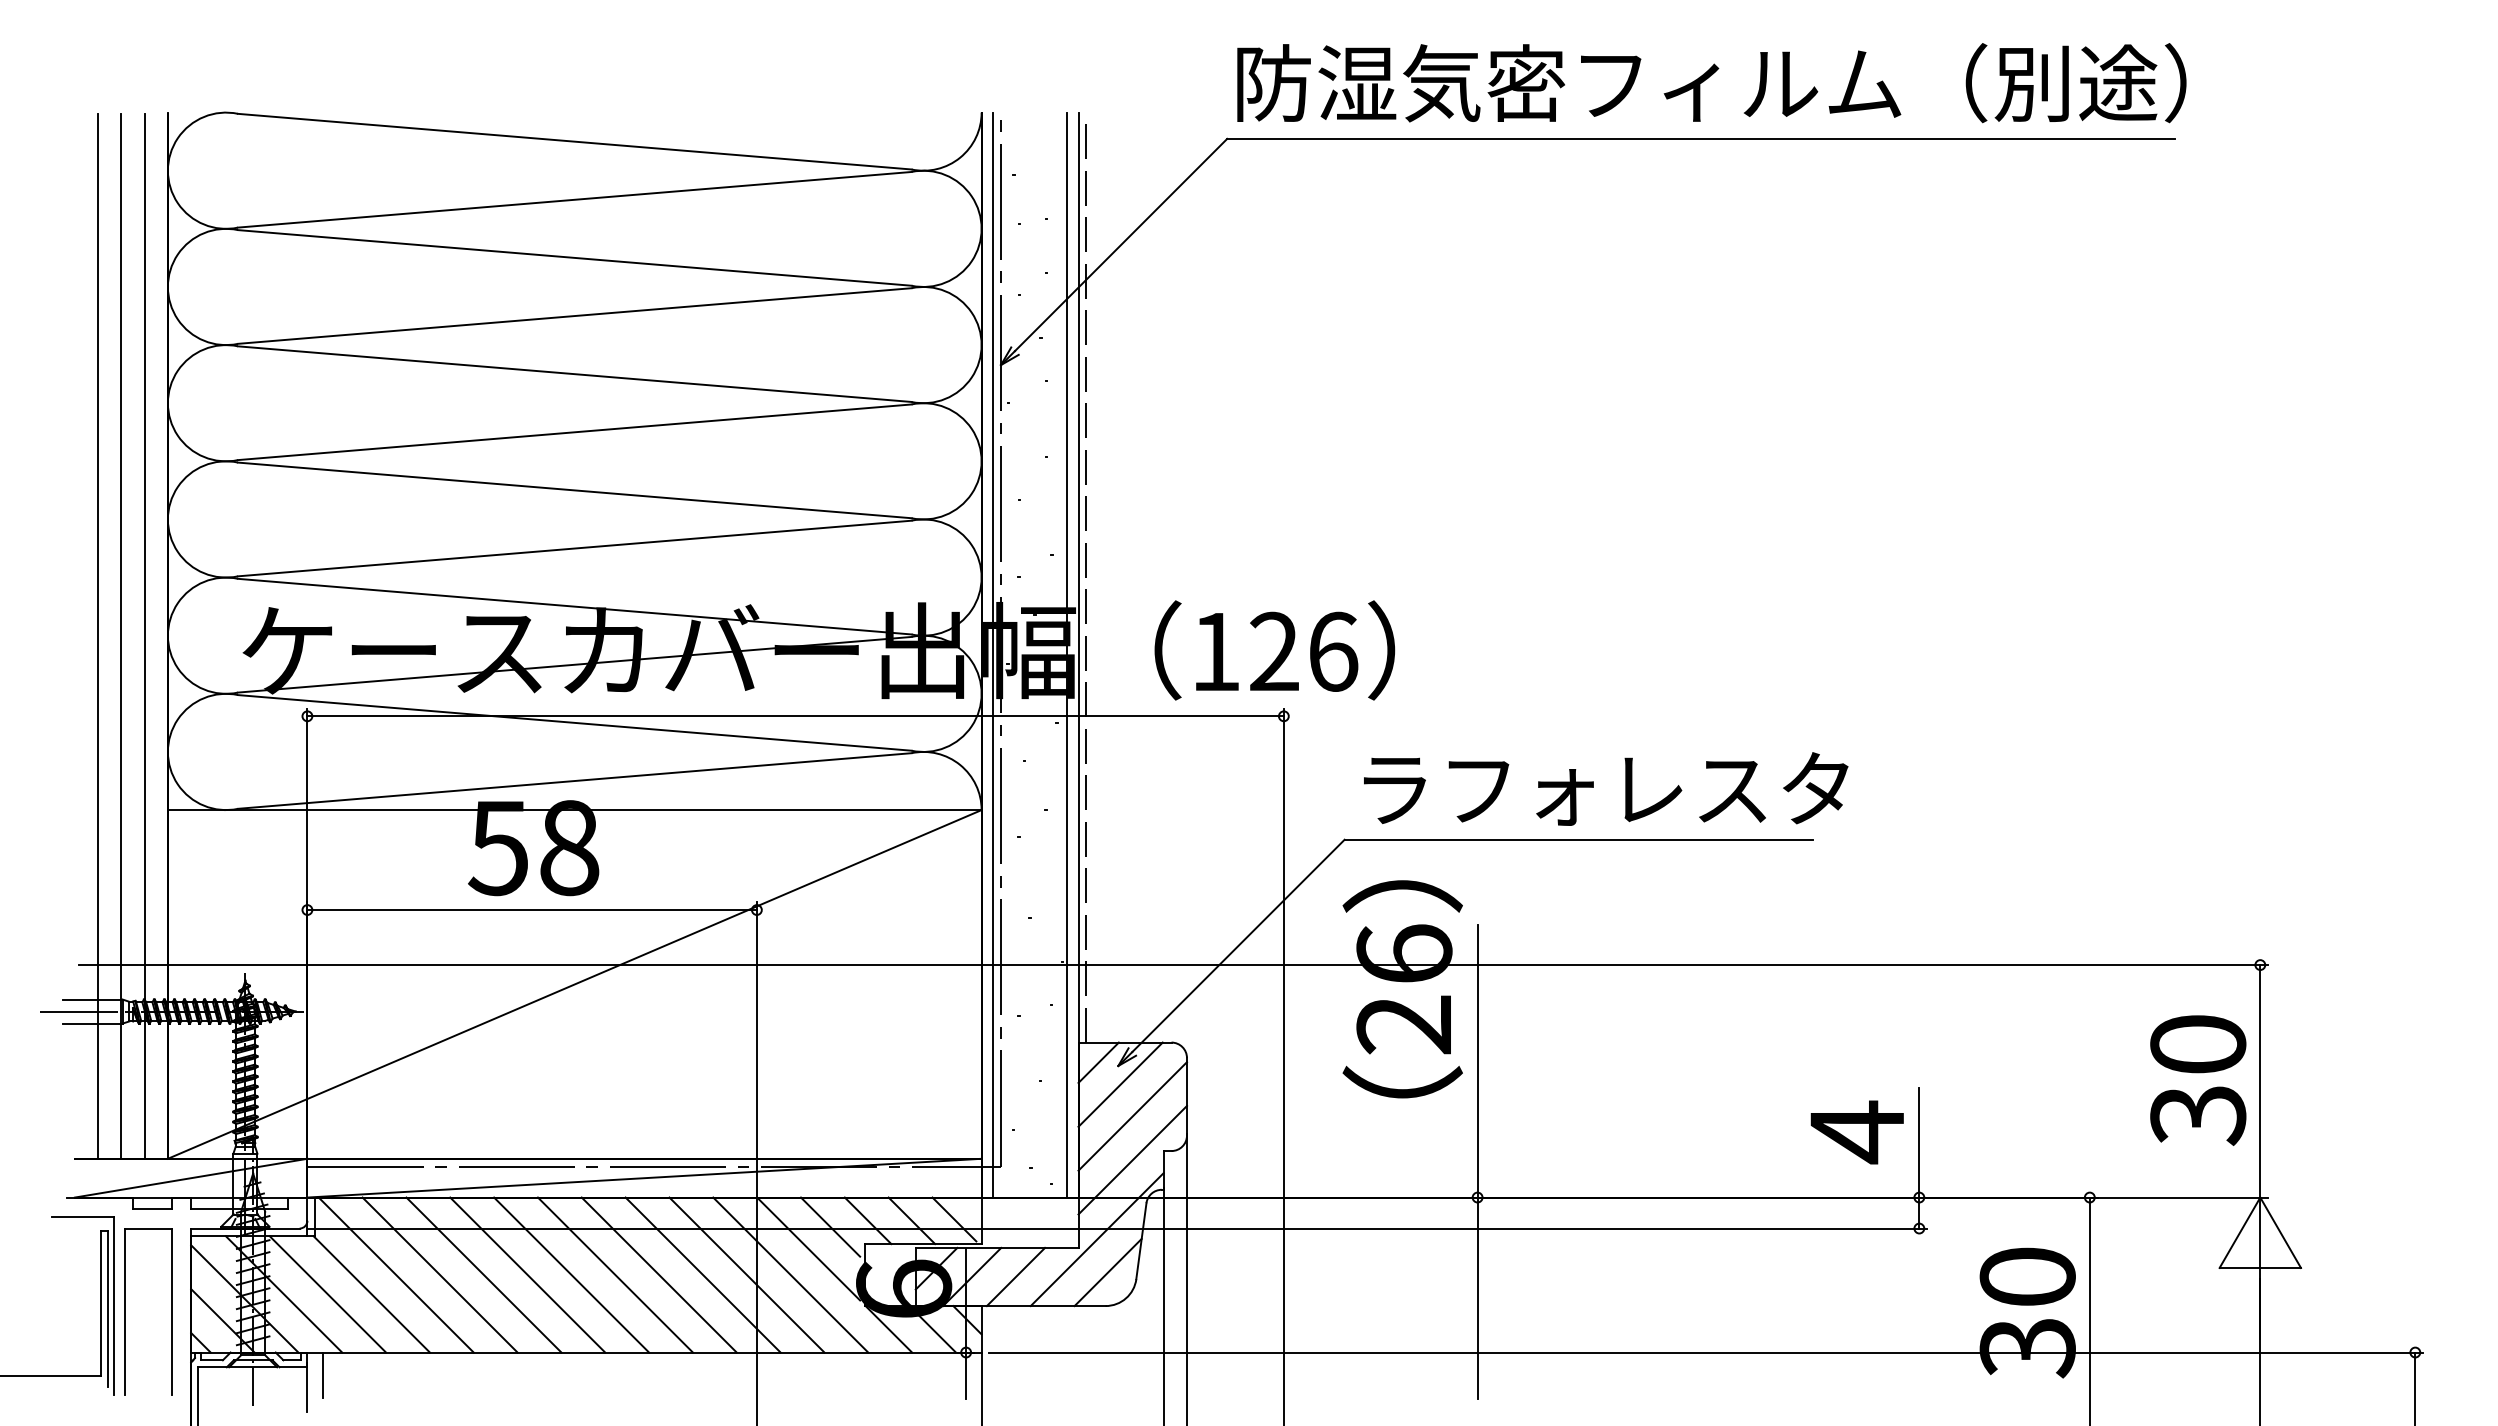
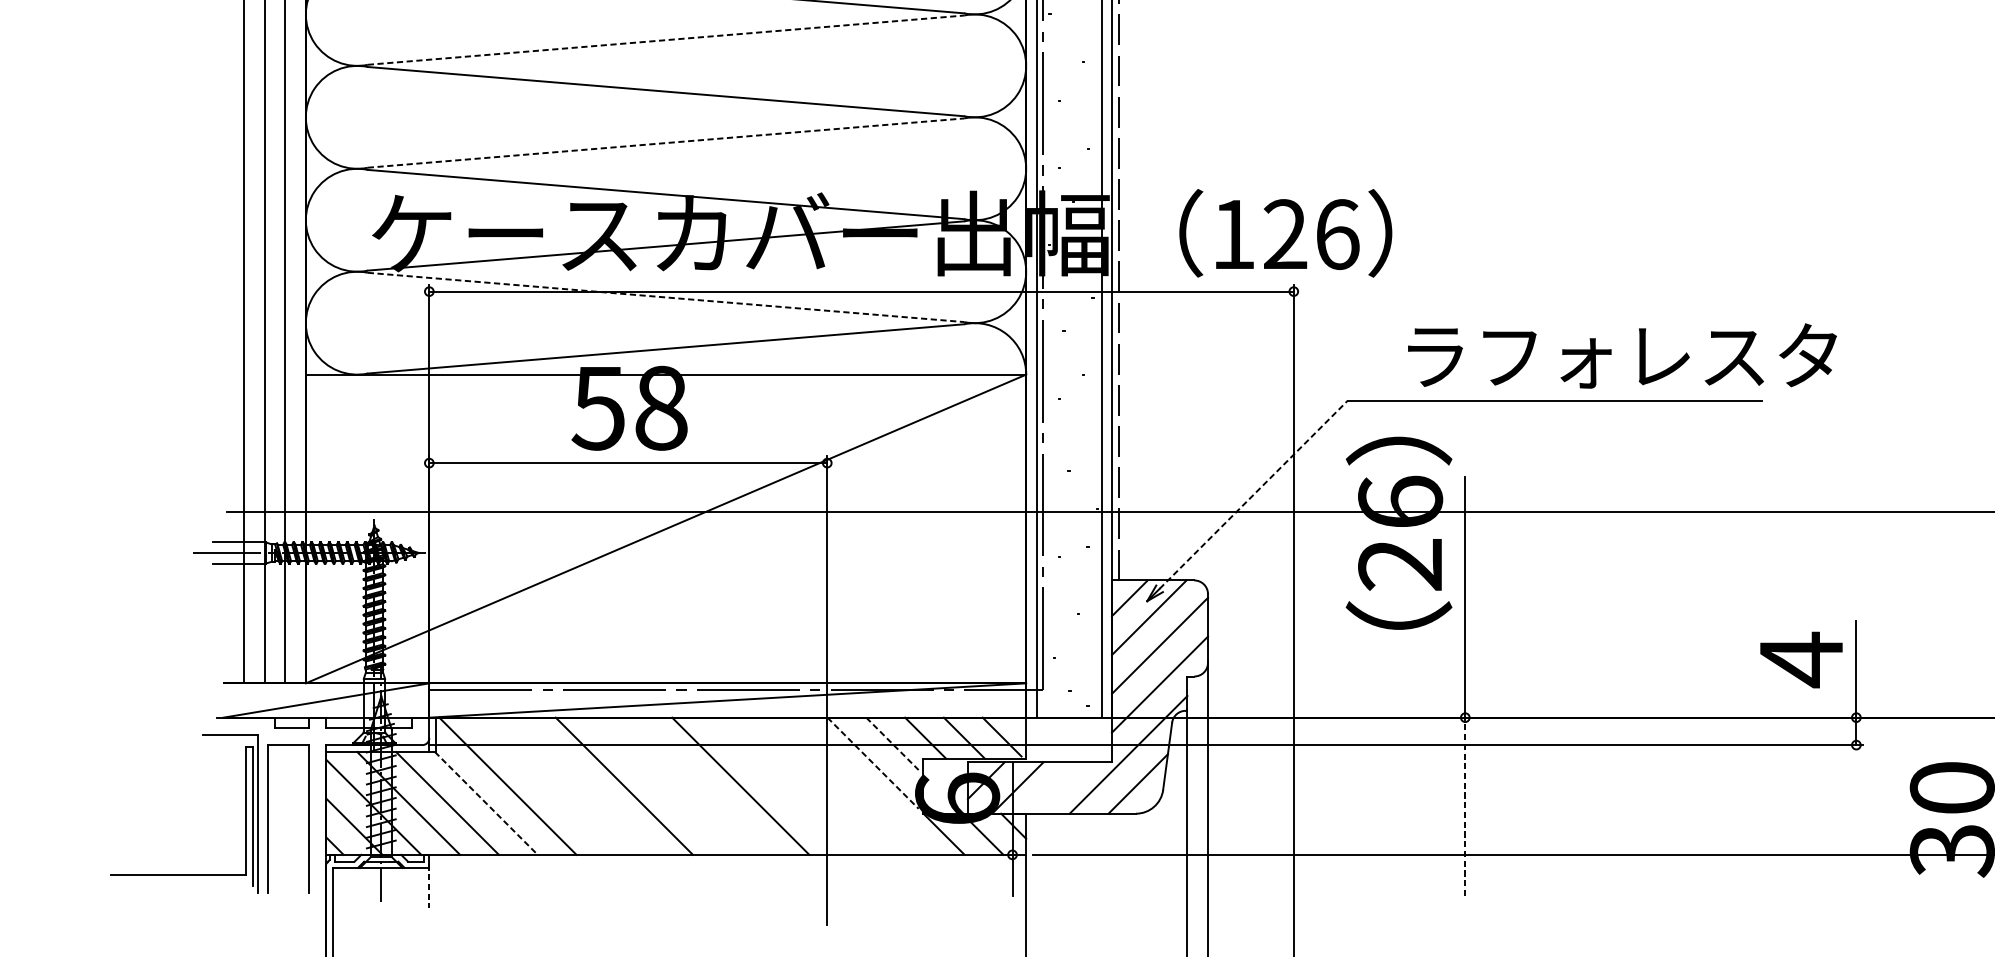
line: (575, 432) -> (666, 40), solid -> dashed
line: (575, 548) -> (666, 143), solid -> dashed
line: (575, 722) -> (666, 297), solid -> dashed
text: (1606, 788) -> (1622, 355), moved
line: (1238, 945) -> (1253, 494), solid -> dashed
line: (830, 1227) -> (892, 744), solid -> dashed
line: (808, 1249) -> (872, 763), solid -> dashed
line: (439, 1274) -> (546, 785), removed
line: (483, 1274) -> (585, 785), removed
line: (571, 1274) -> (663, 785), removed
line: (614, 1274) -> (701, 785), removed
line: (702, 1274) -> (779, 785), removed
line: (746, 1274) -> (818, 785), removed
line: (790, 1274) -> (857, 785), removed
line: (1015, 1276) -> (1056, 787), removed
line: (372, 1294) -> (486, 803), solid -> dashed
line: (1477, 1298) -> (1465, 807), solid -> dashed
line: (322, 1375) -> (442, 875), removed
line: (307, 1388) -> (429, 886), solid -> dashed

